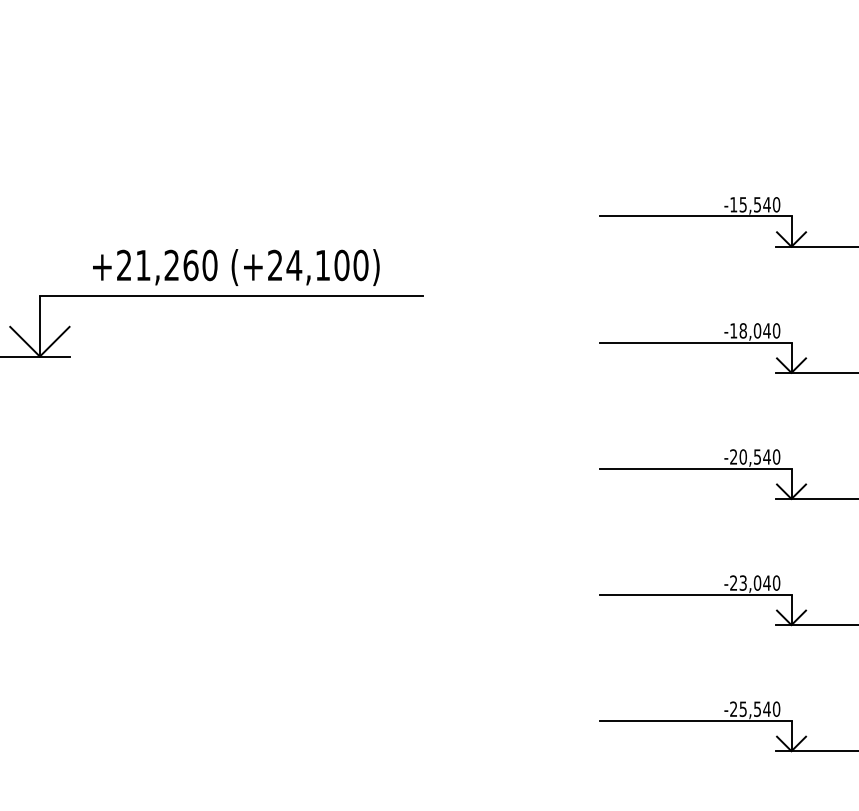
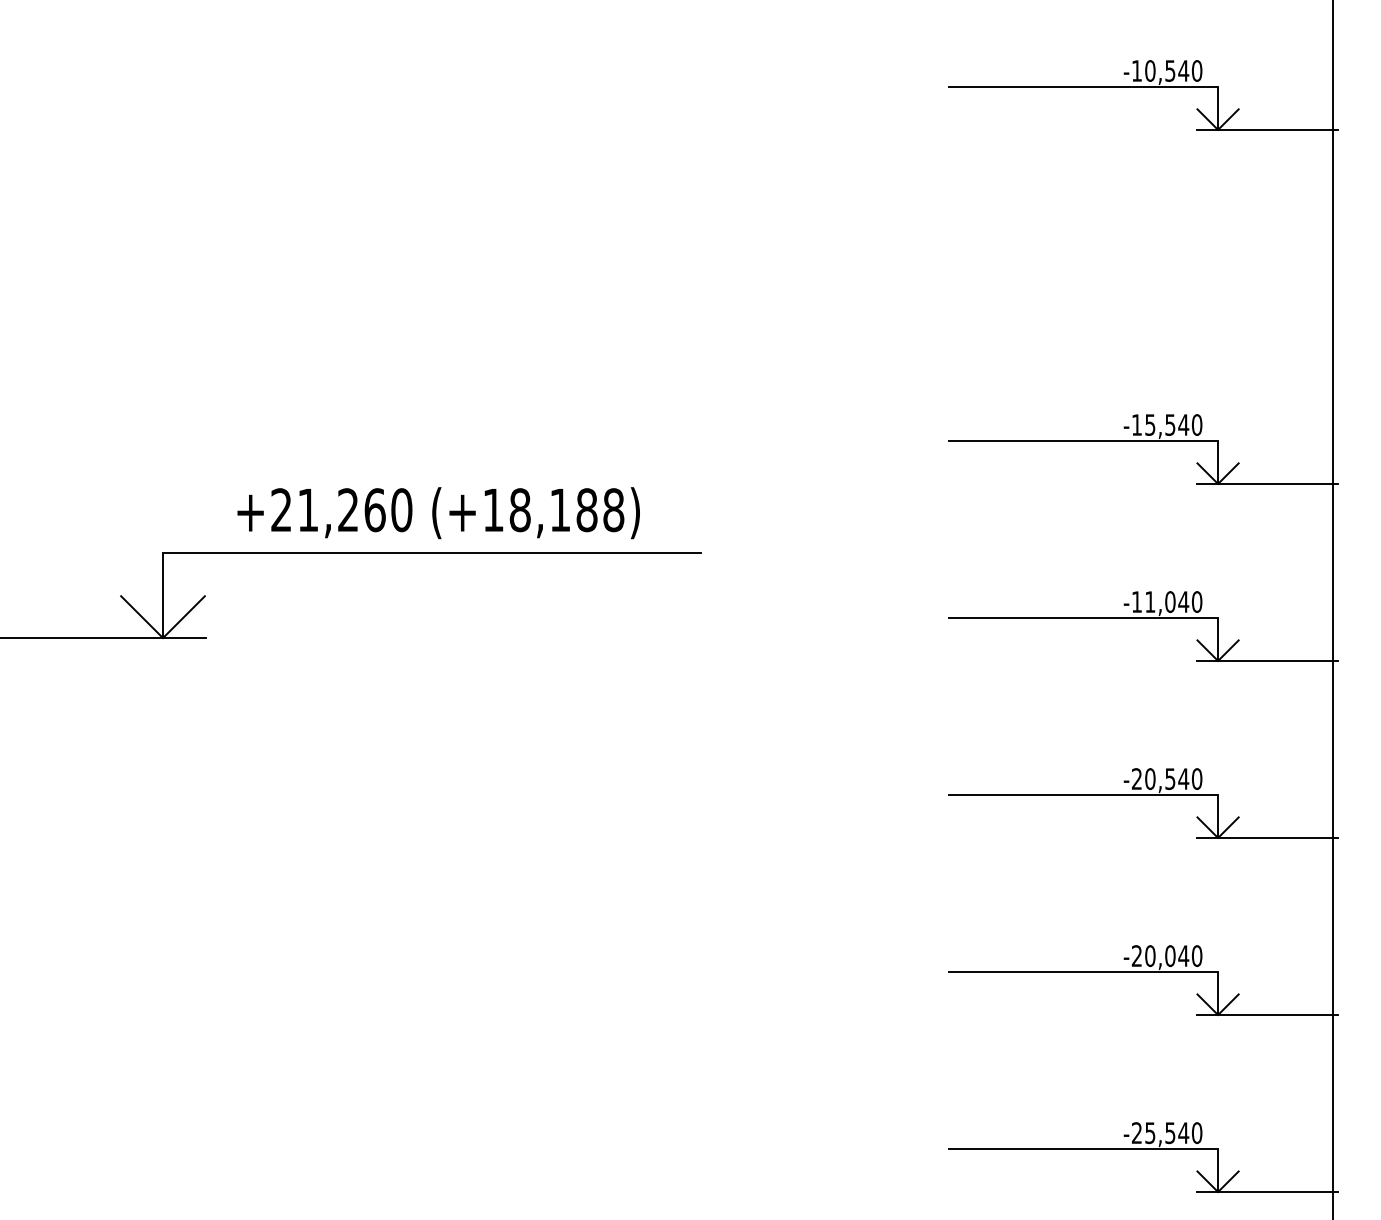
text: (318, 265) -> (553, 510), (+24,100) -> (+18,188)
text: (743, 330) -> (1150, 601), -18,040 -> -11,040
text: (743, 583) -> (1150, 956), -23,040 -> -20,040

